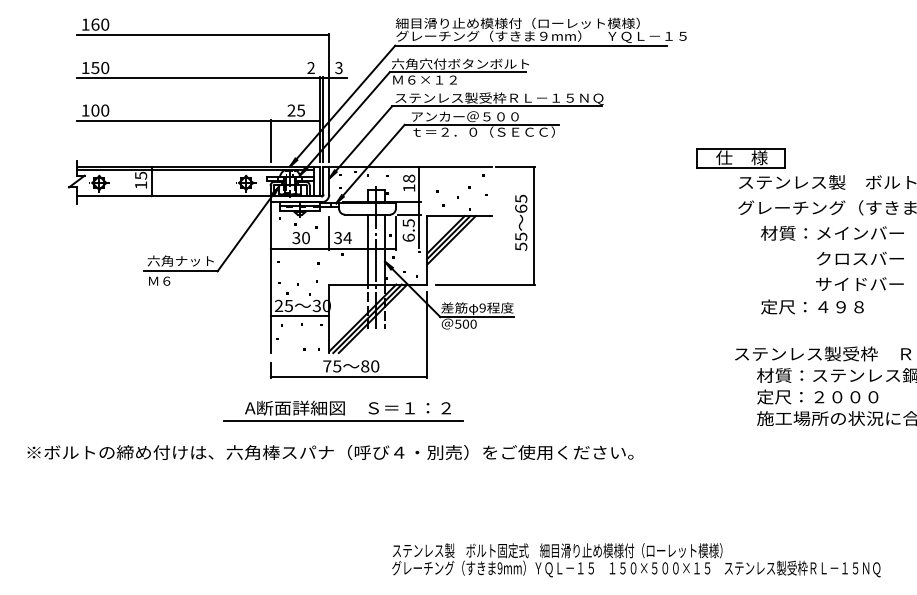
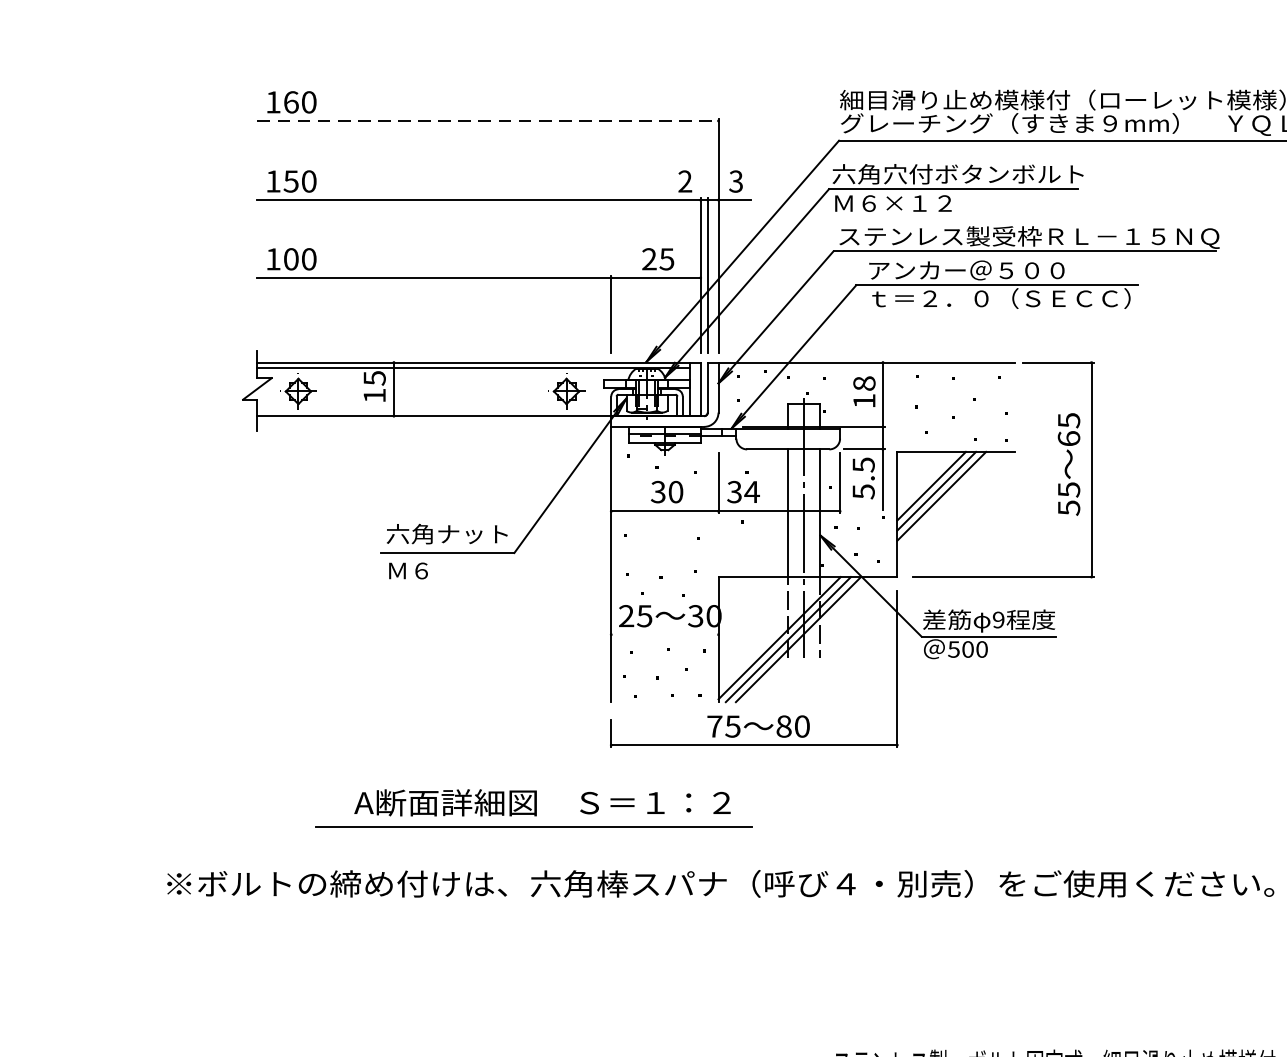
line: (203, 34) -> (488, 120), solid -> dashed
text: (408, 237) -> (863, 491), 6.5 -> 5.5
line: (299, 316) -> (664, 635), removed
part: (343, 410) -> (534, 807), moved

